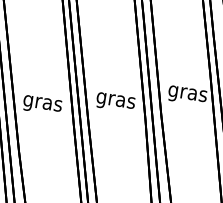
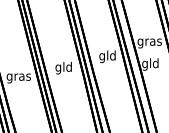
text: (187, 93) -> (107, 56), gras -> gld
text: (115, 99) -> (63, 67), gras -> gld

